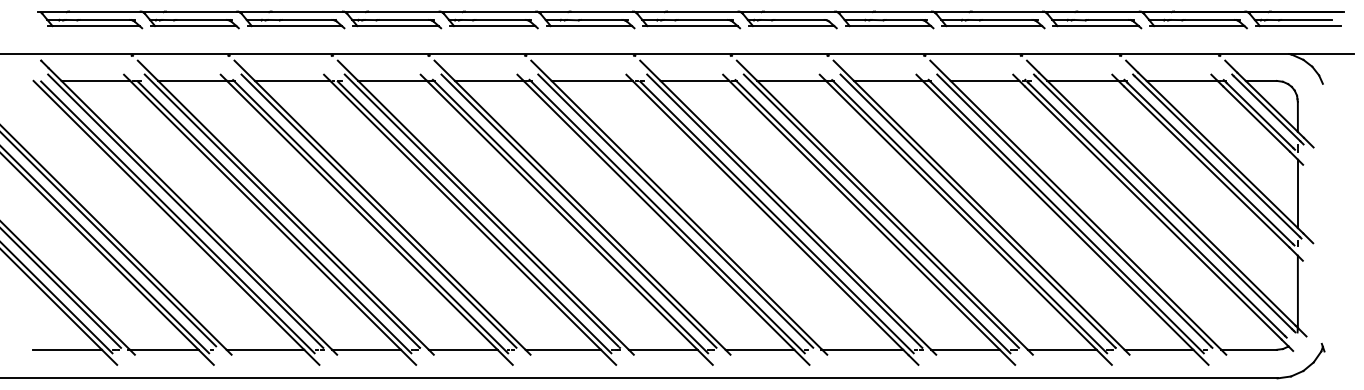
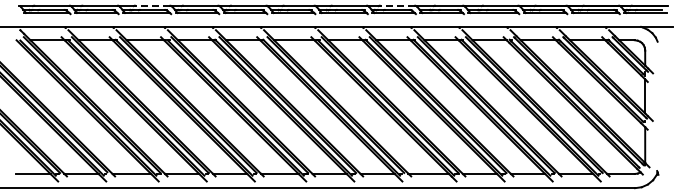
line: (306, 10) -> (152, 5), solid -> dashed
line: (799, 10) -> (397, 5), solid -> dashed

